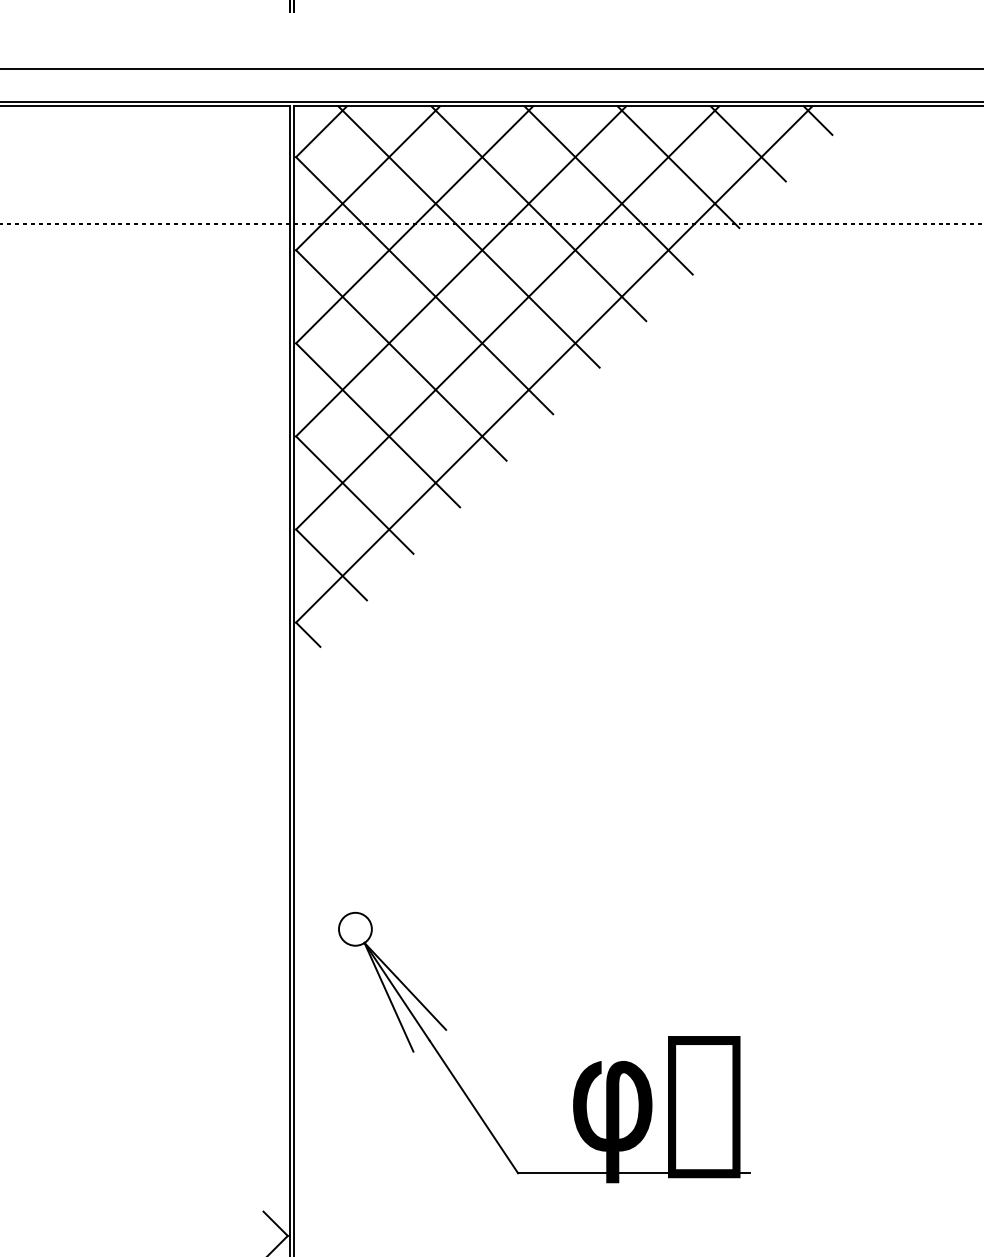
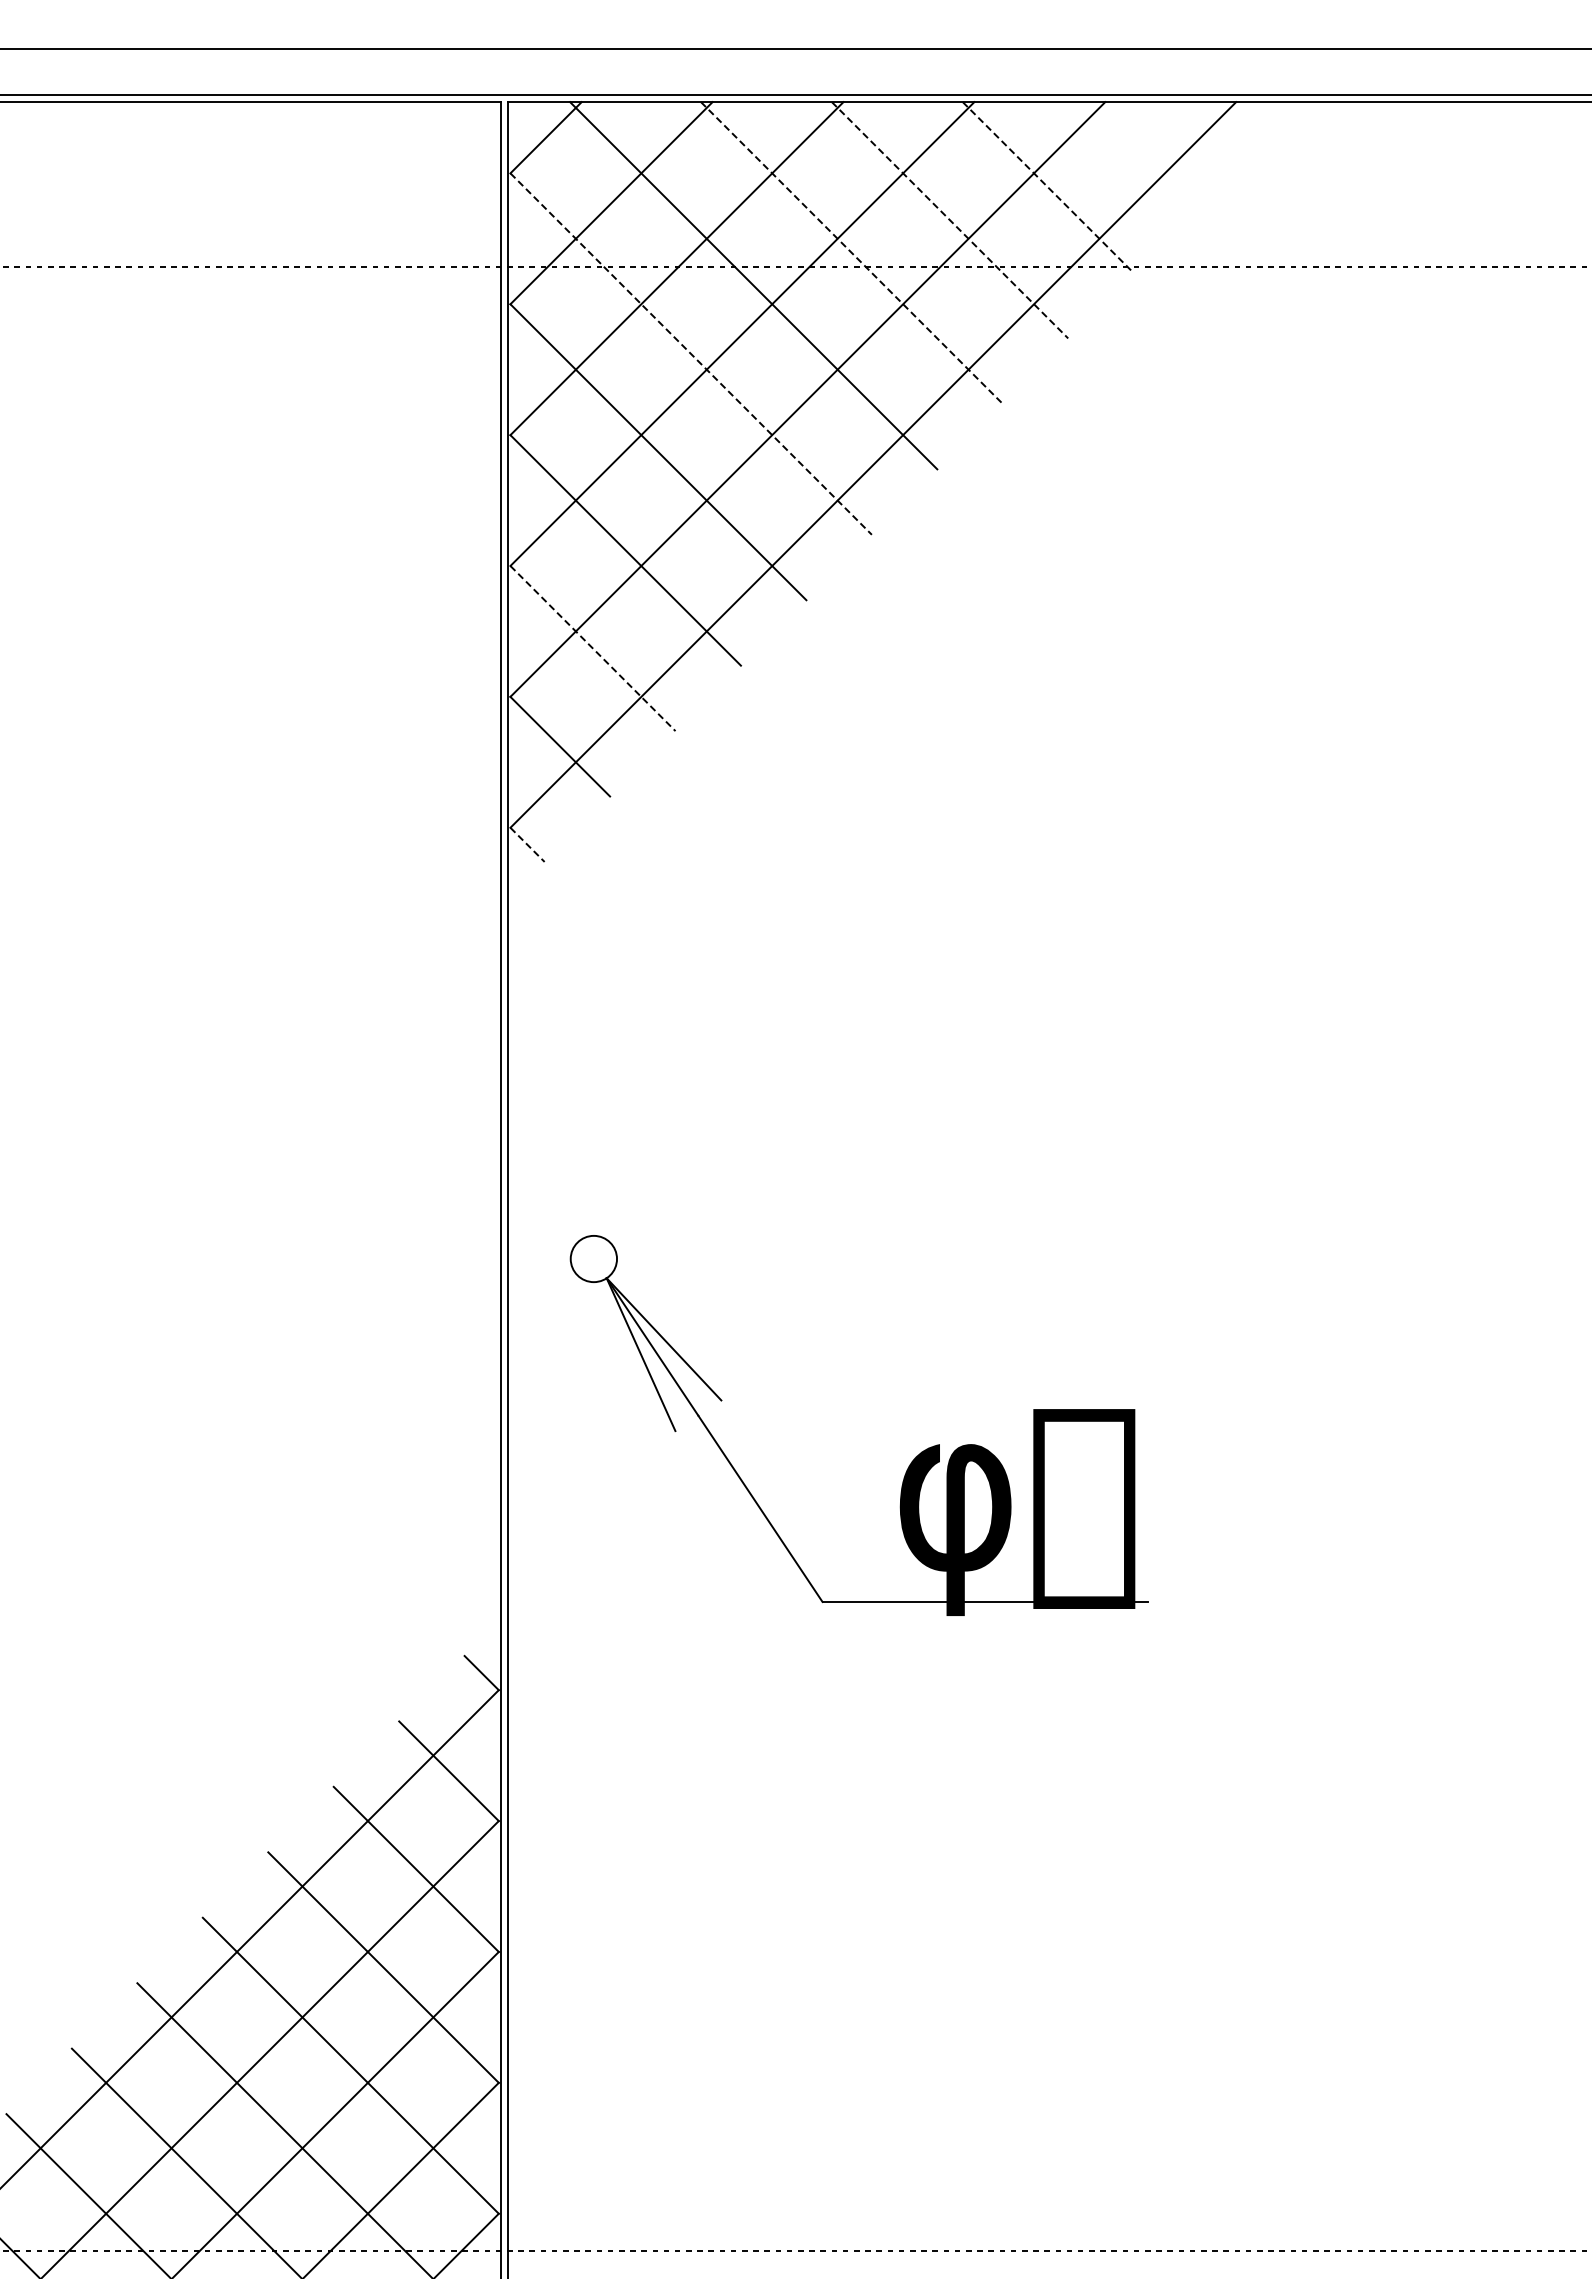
line: (818, 121) -> (1244, 122), removed
line: (748, 143) -> (1146, 154), removed
line: (678, 167) -> (1048, 187), solid -> dashed
line: (609, 190) -> (950, 220), solid -> dashed
line: (539, 214) -> (852, 253), solid -> dashed
line: (424, 286) -> (691, 354), solid -> dashed
line: (354, 495) -> (592, 648), solid -> dashed
line: (308, 635) -> (527, 845), solid -> dashed

